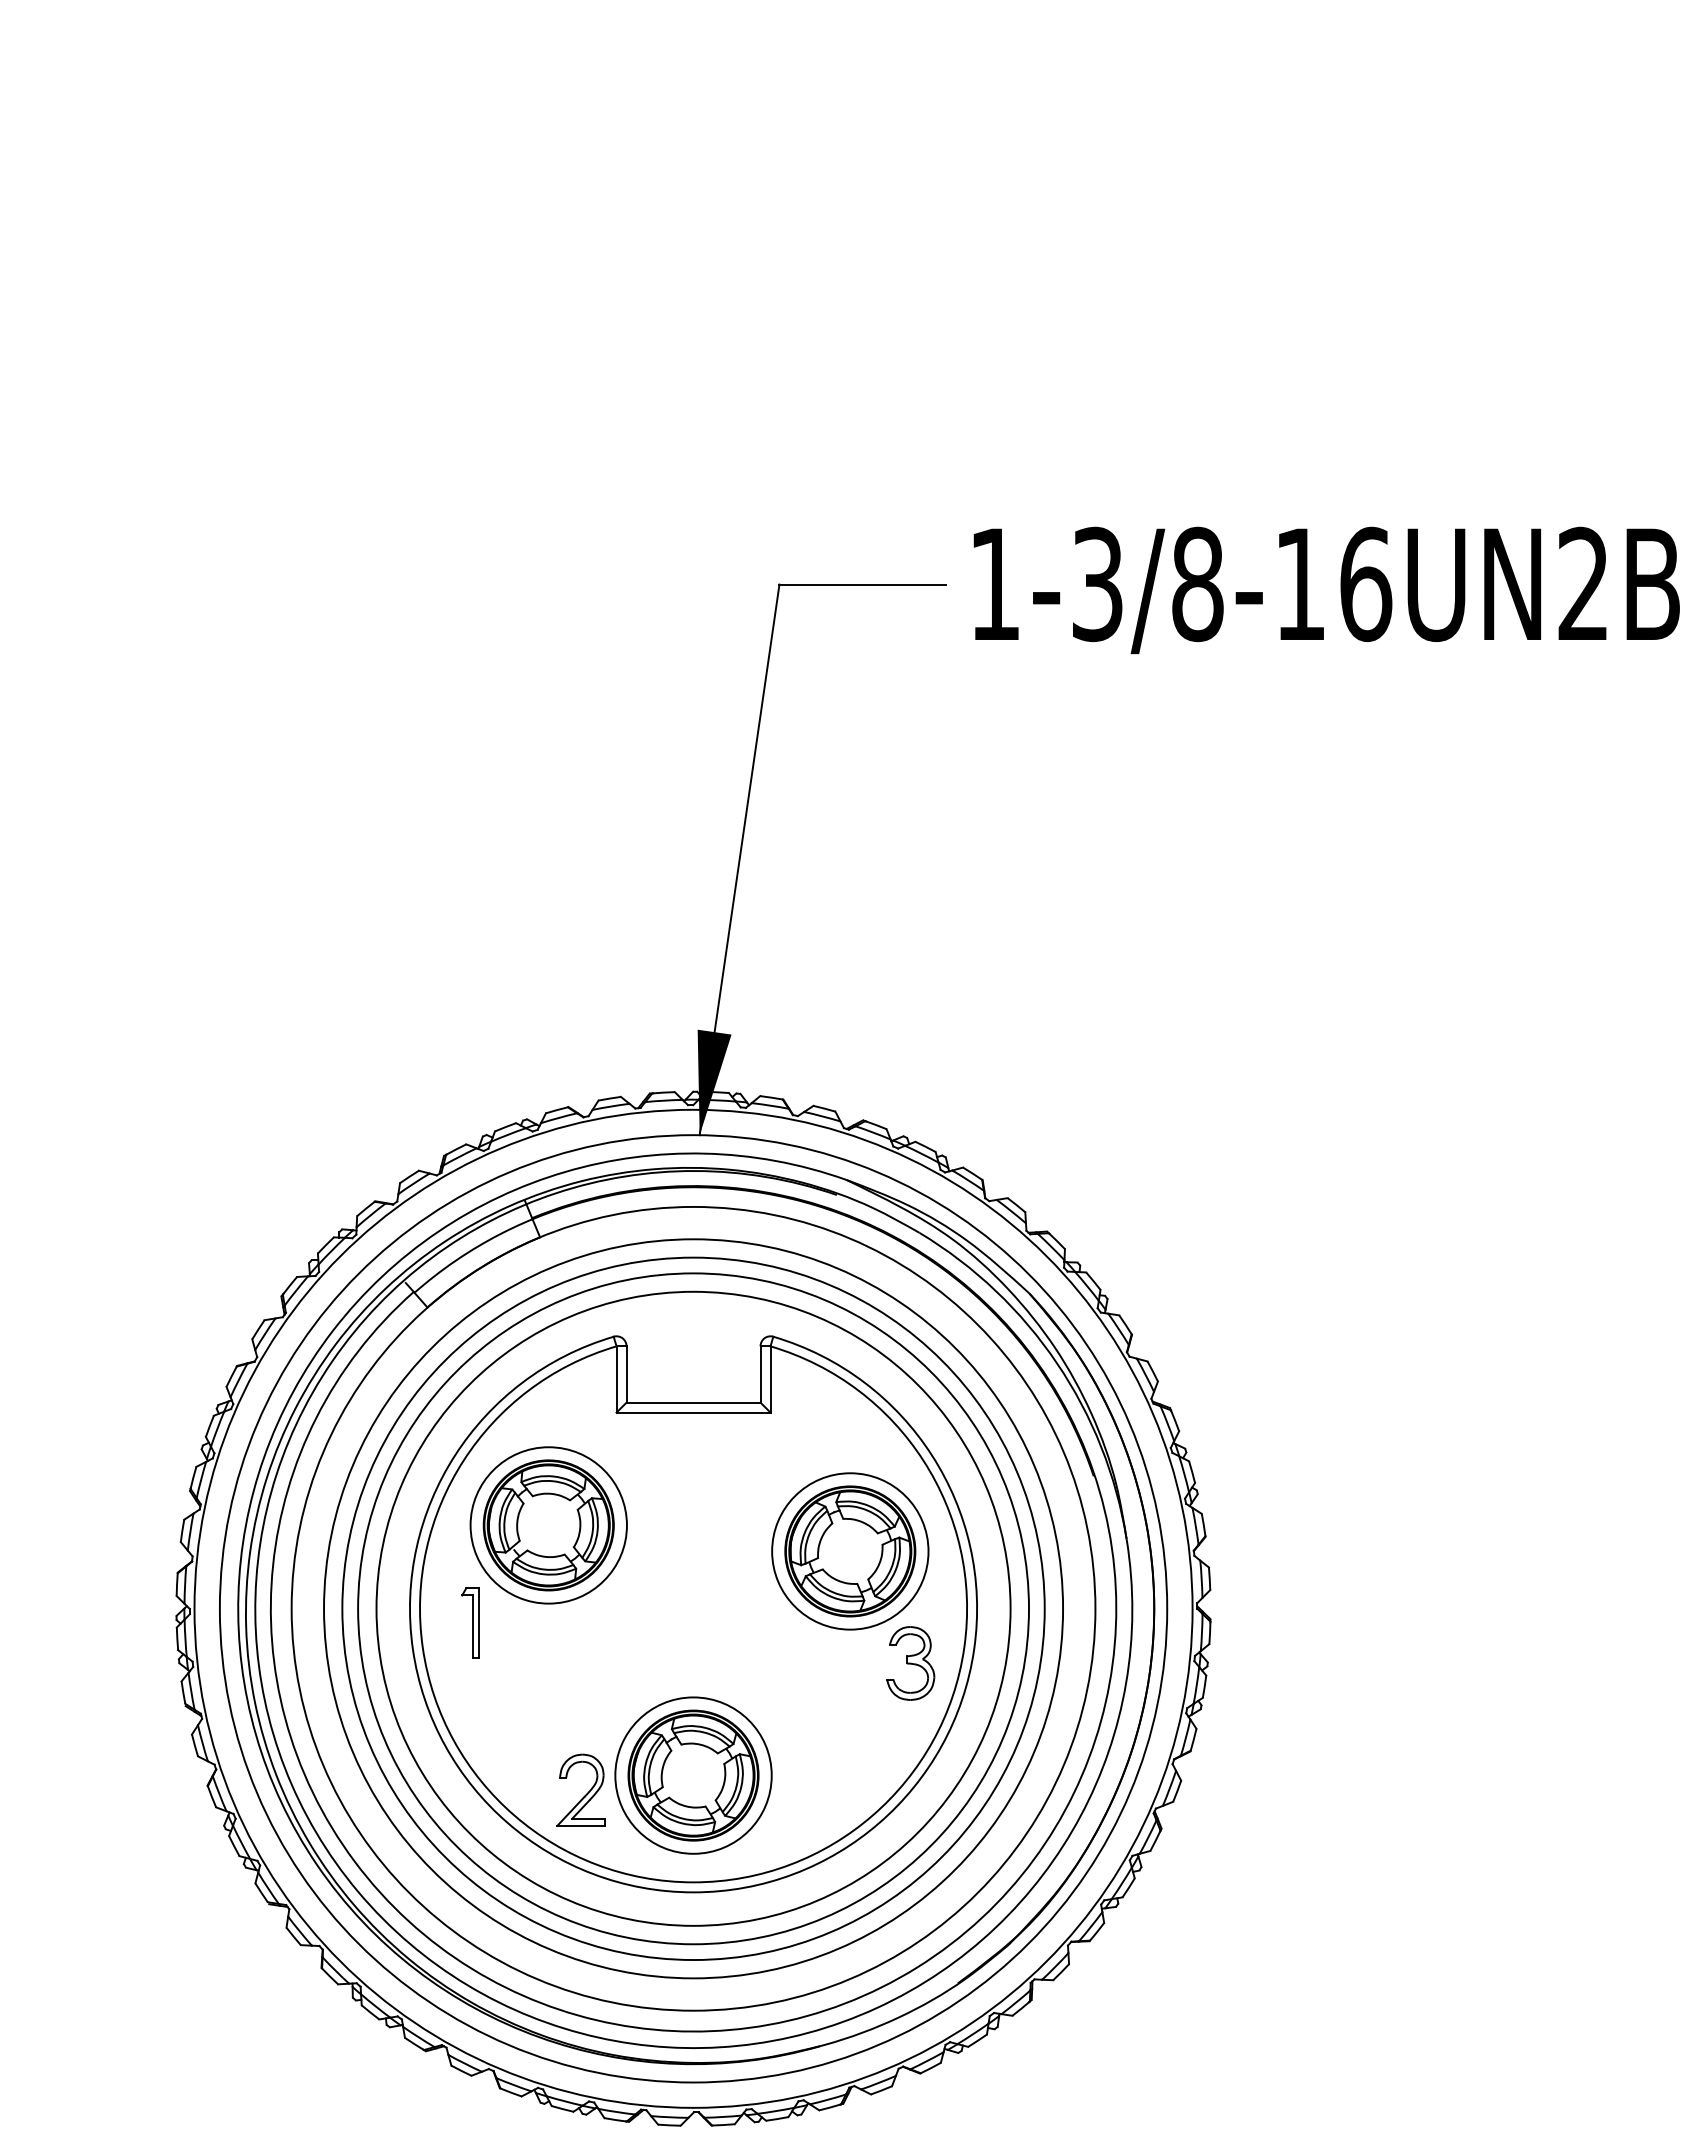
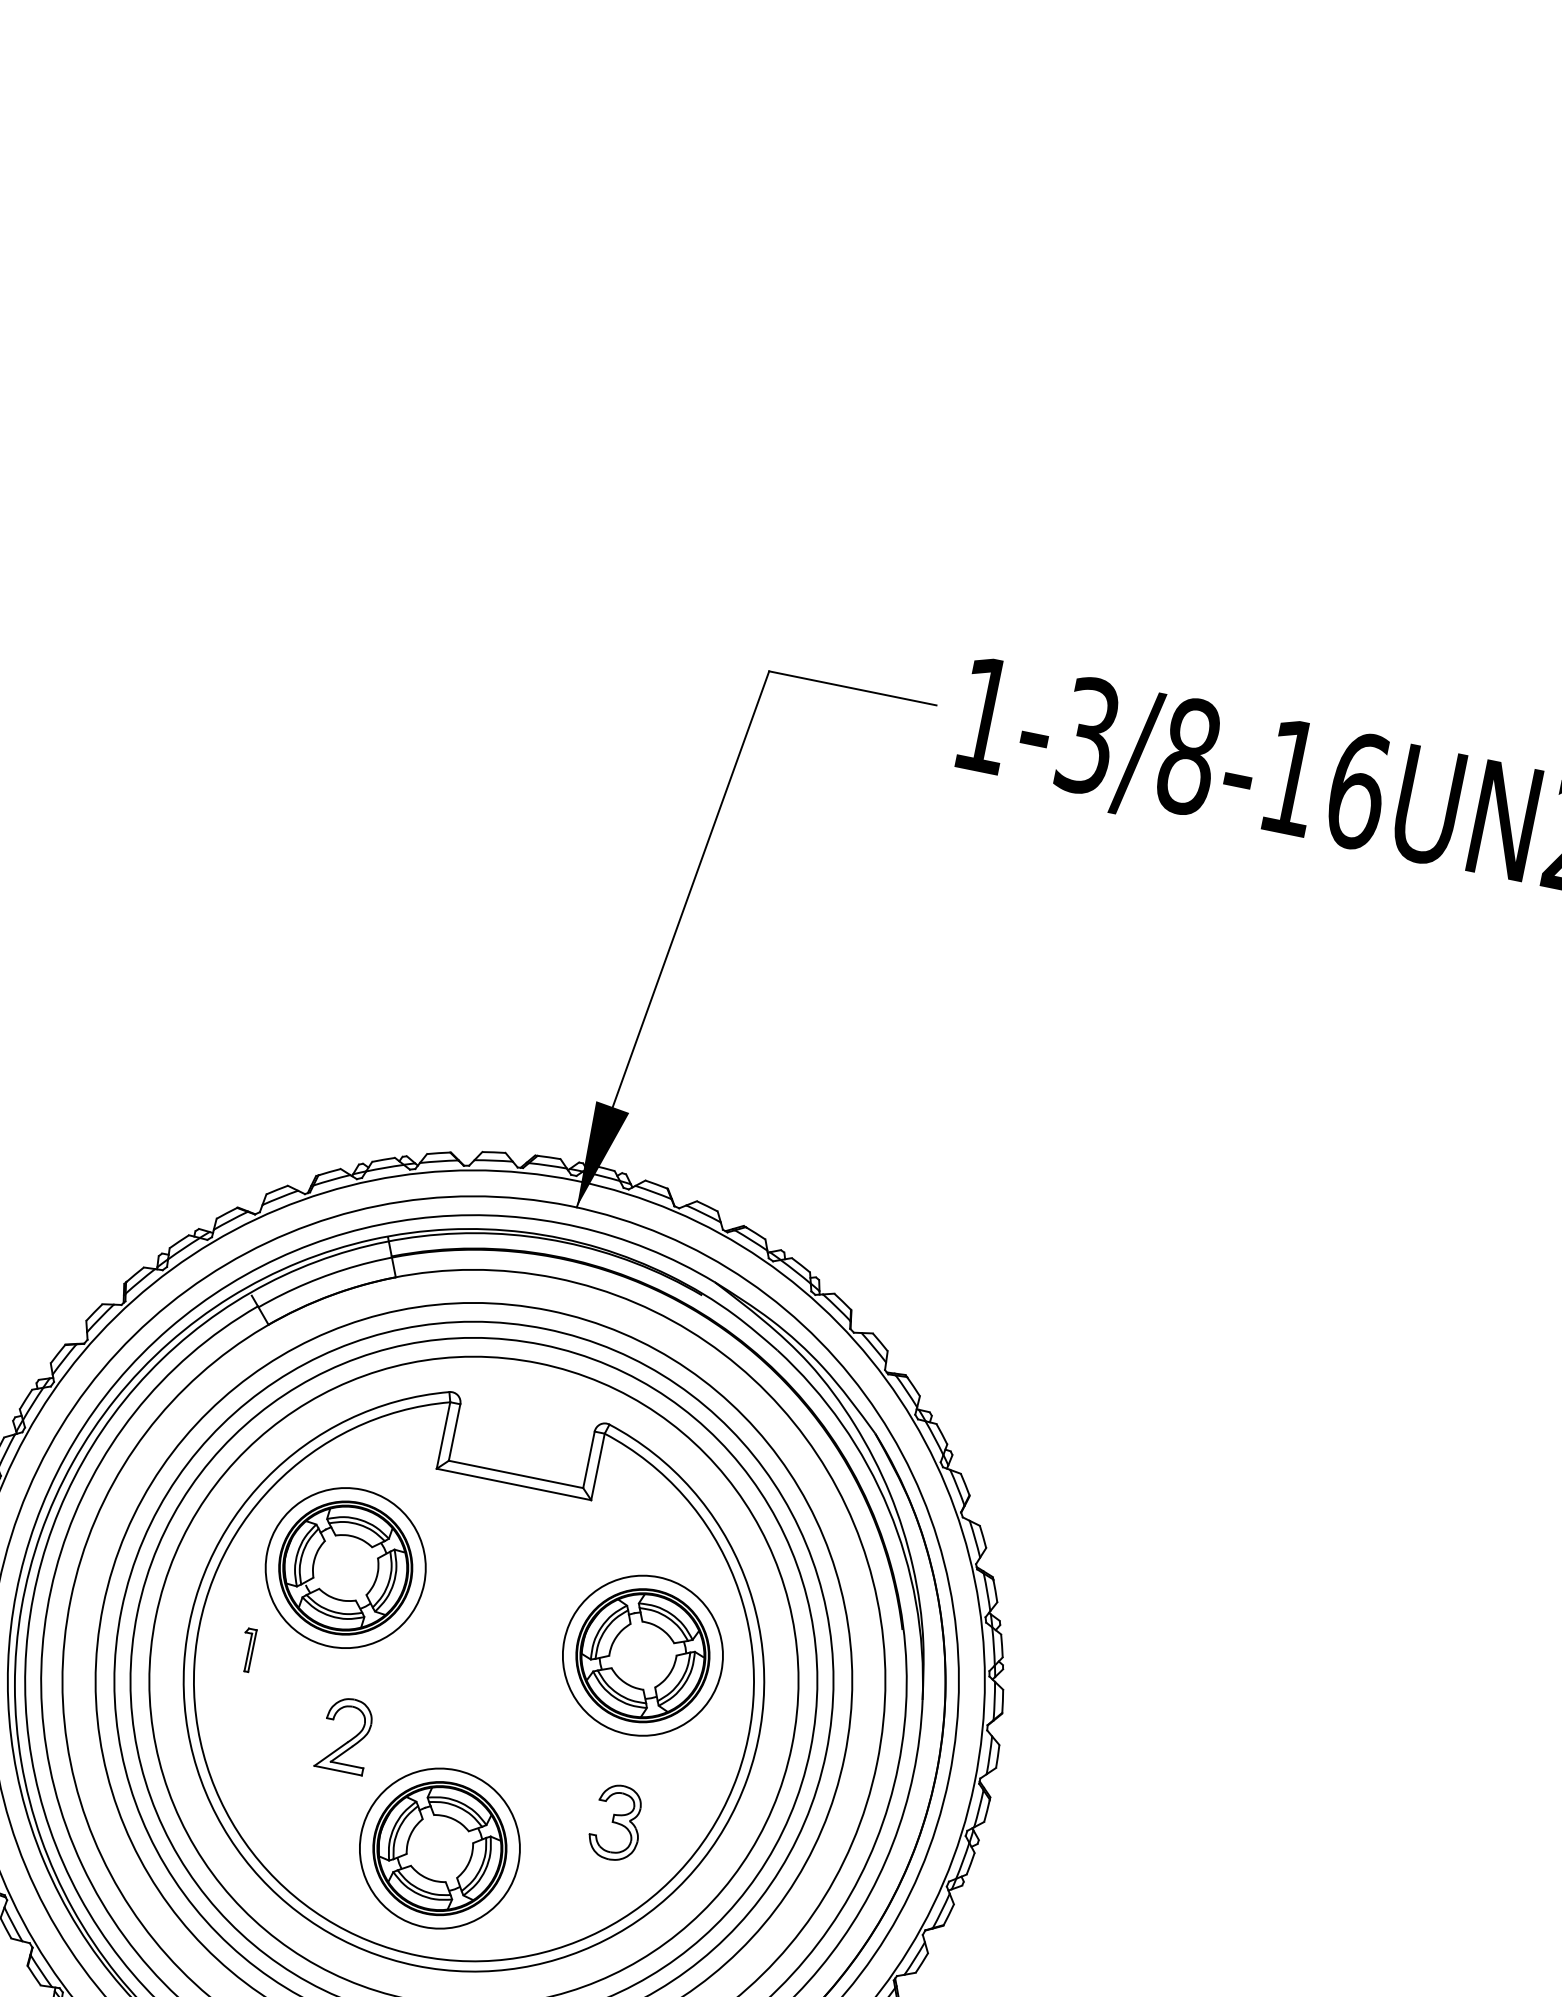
part: (470, 1622) -> (247, 1649), size x0.6
part: (910, 1663) -> (616, 1822), moved
part: (585, 1794) -> (349, 1740), moved

